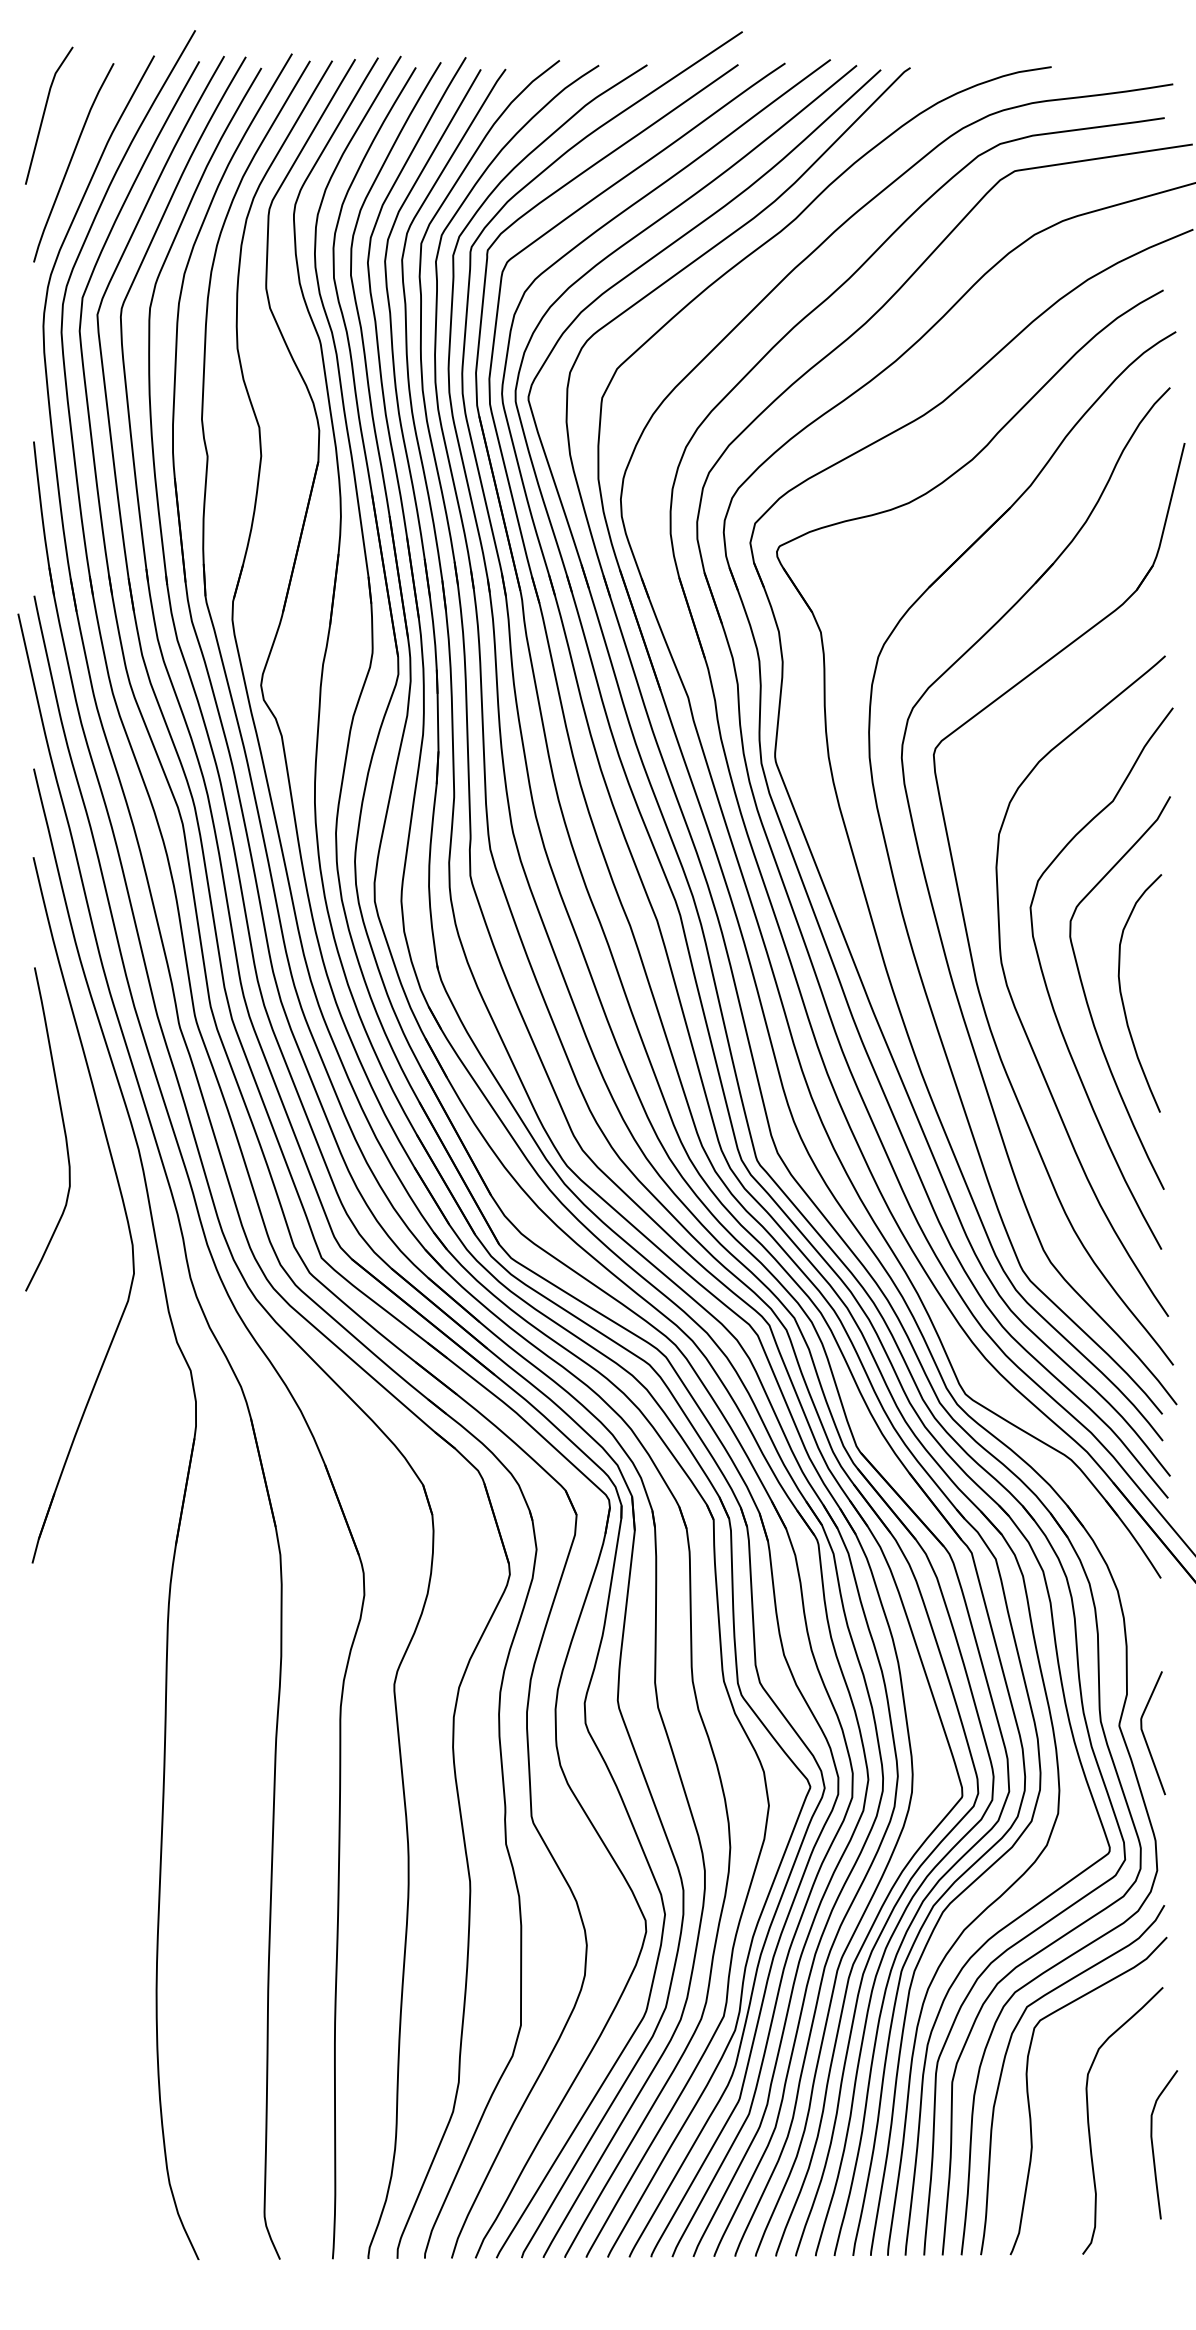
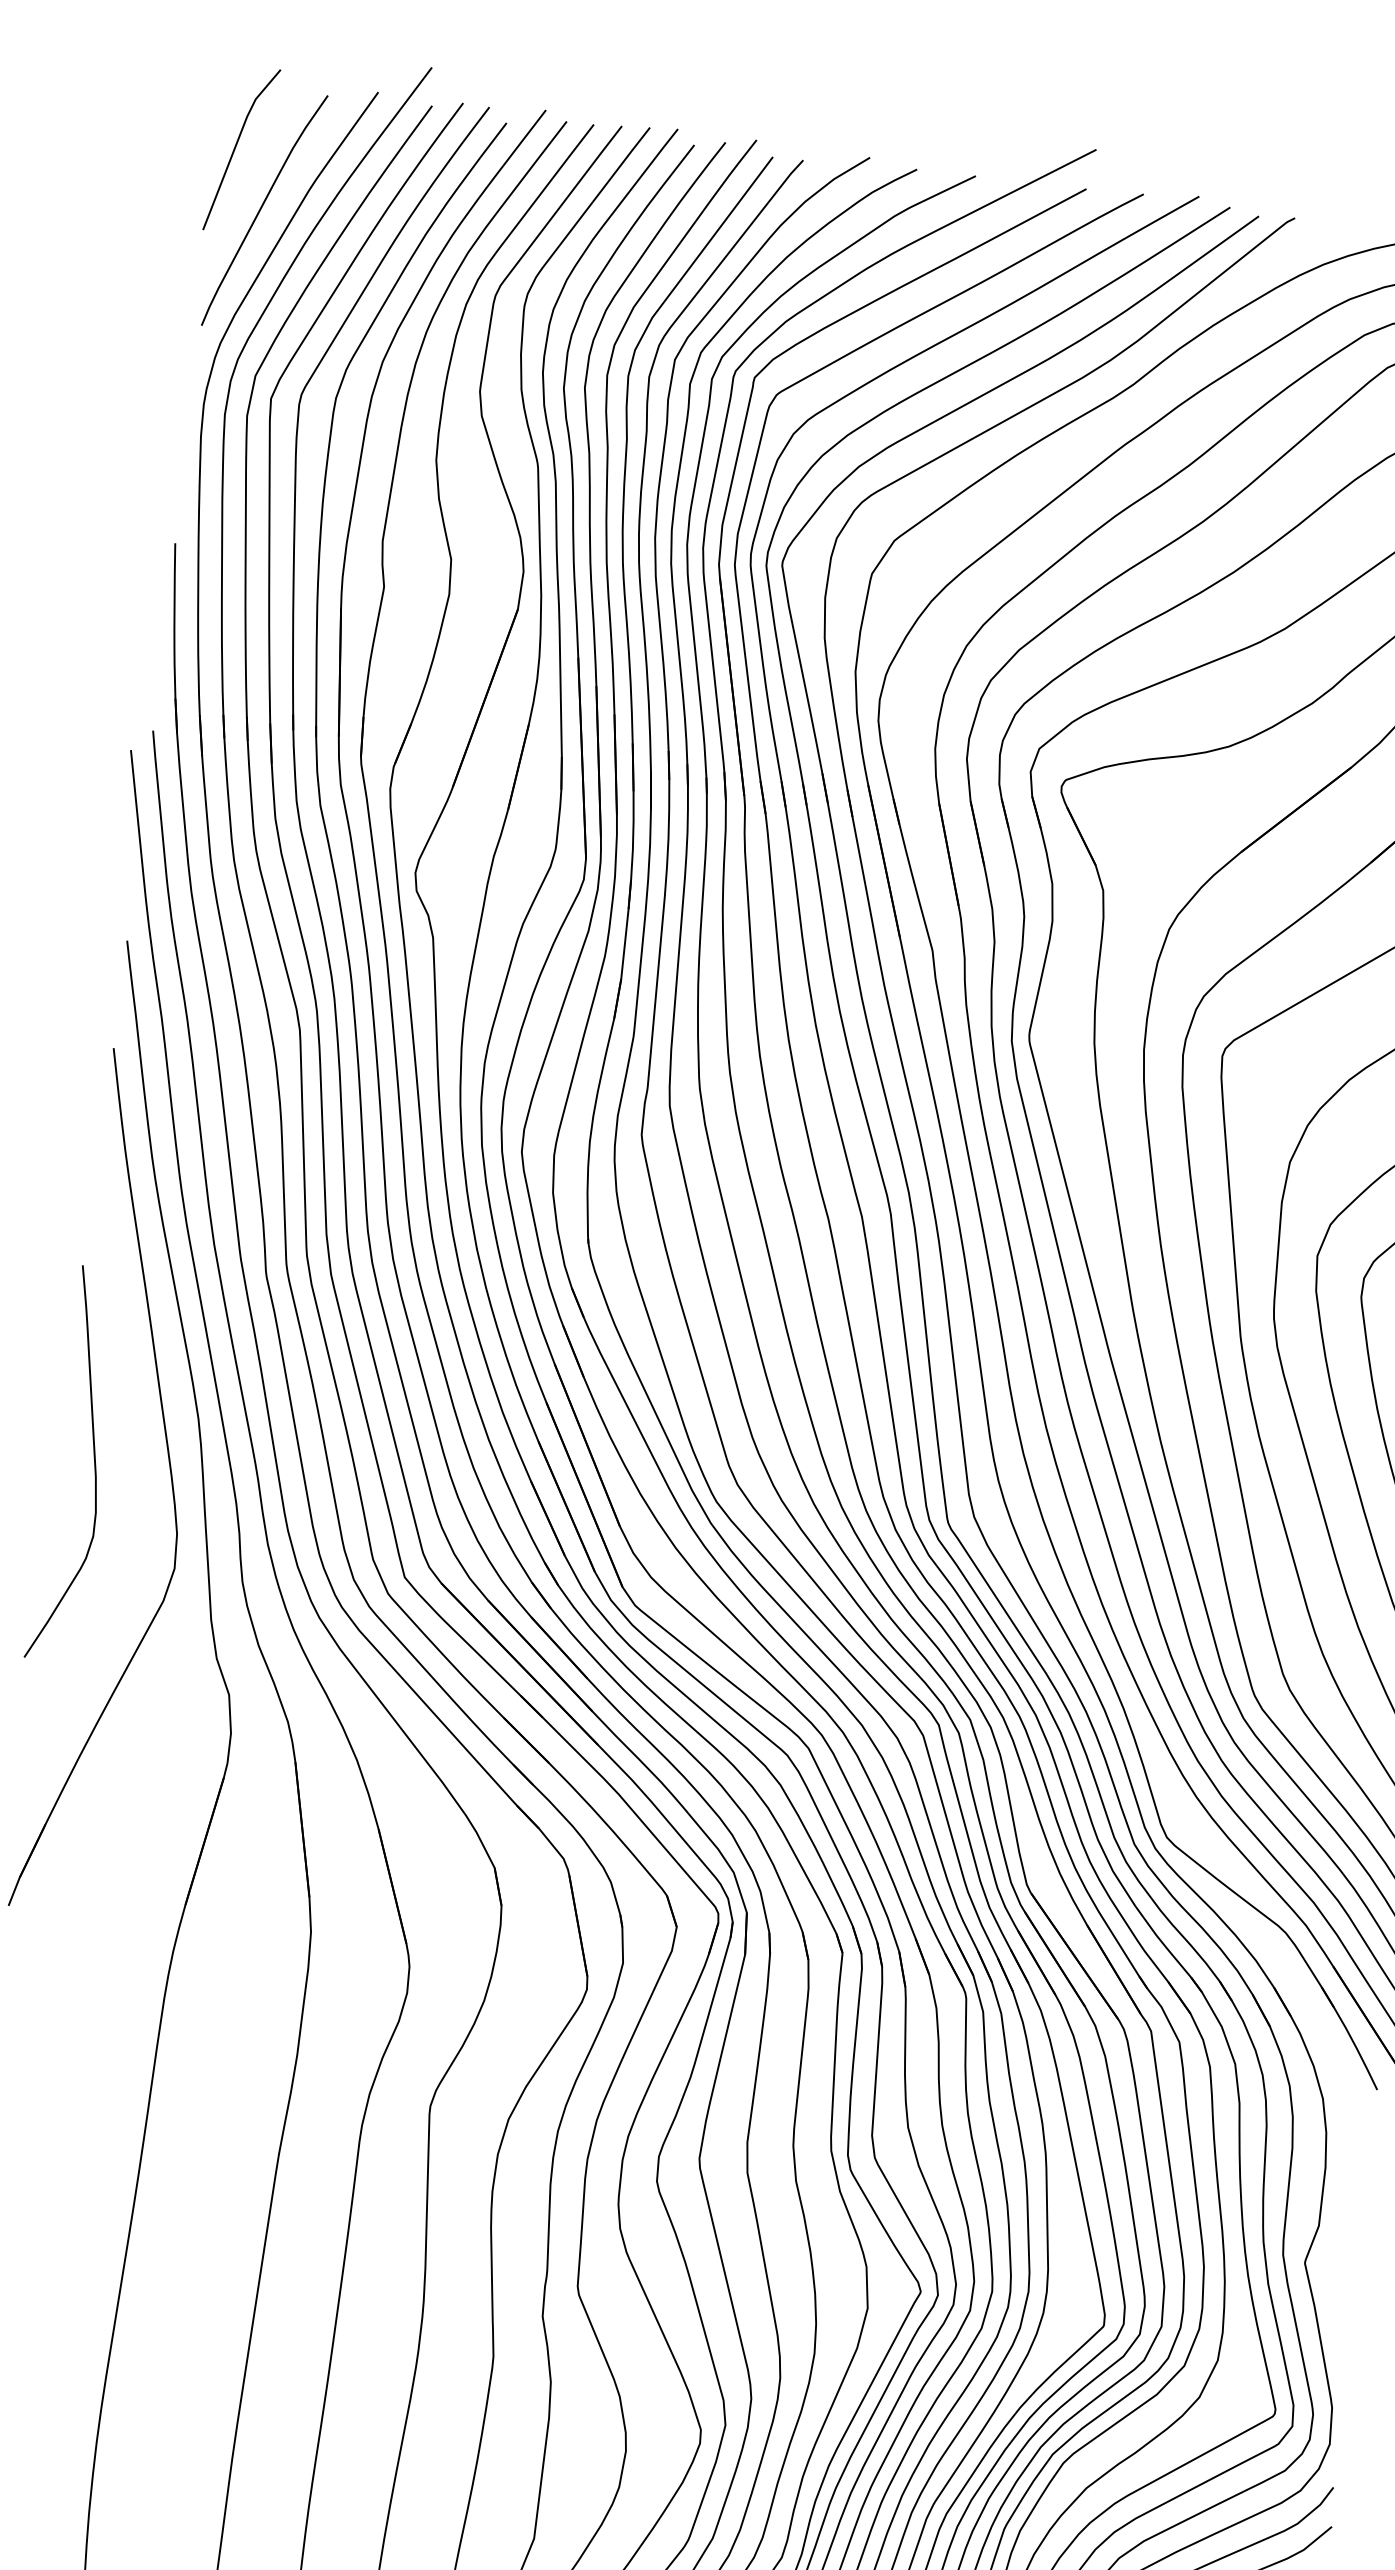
curve: (62, 1124) -> (93, 1460), moved
curve: (1145, 1736) -> (1335, 2279), removed

